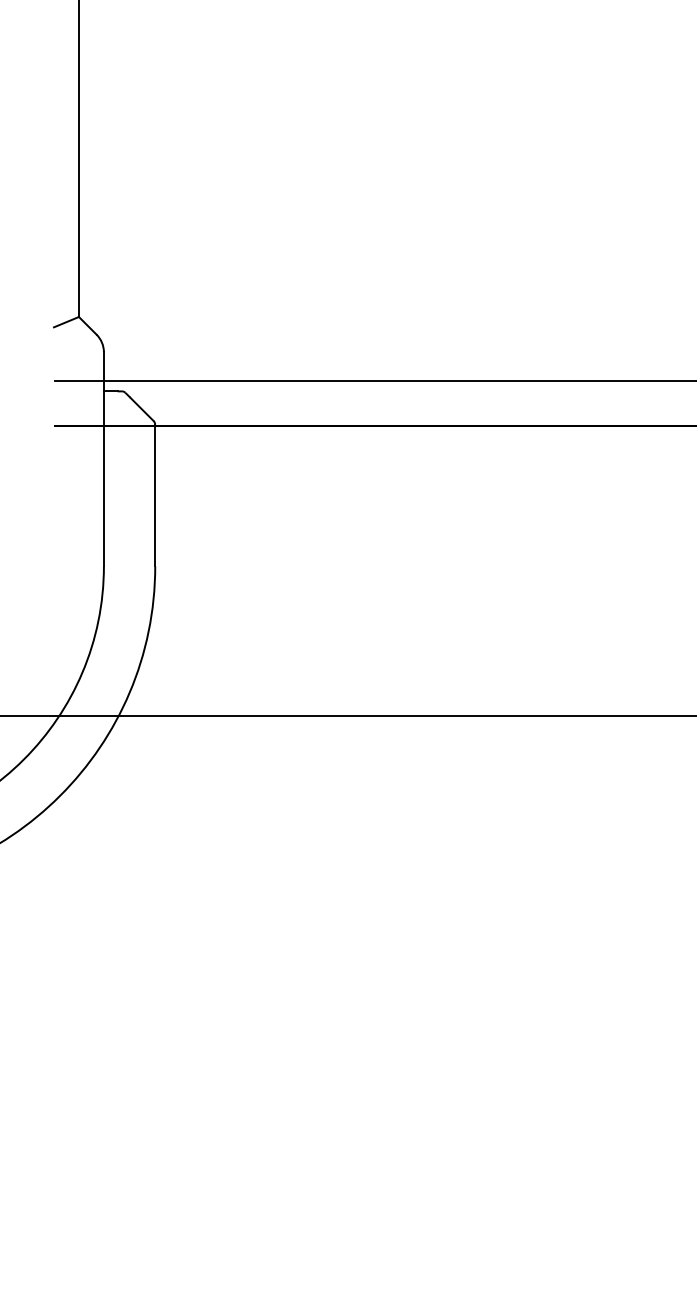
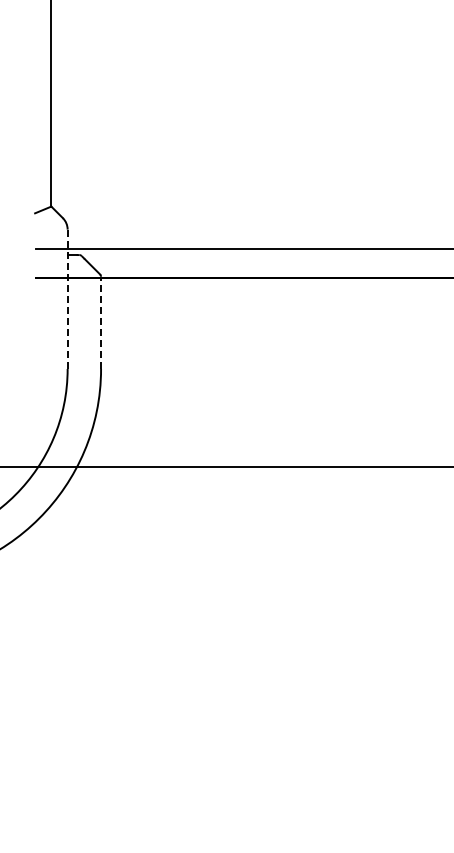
line: (103, 459) -> (67, 299), solid -> dashed
line: (155, 494) -> (101, 322), solid -> dashed

